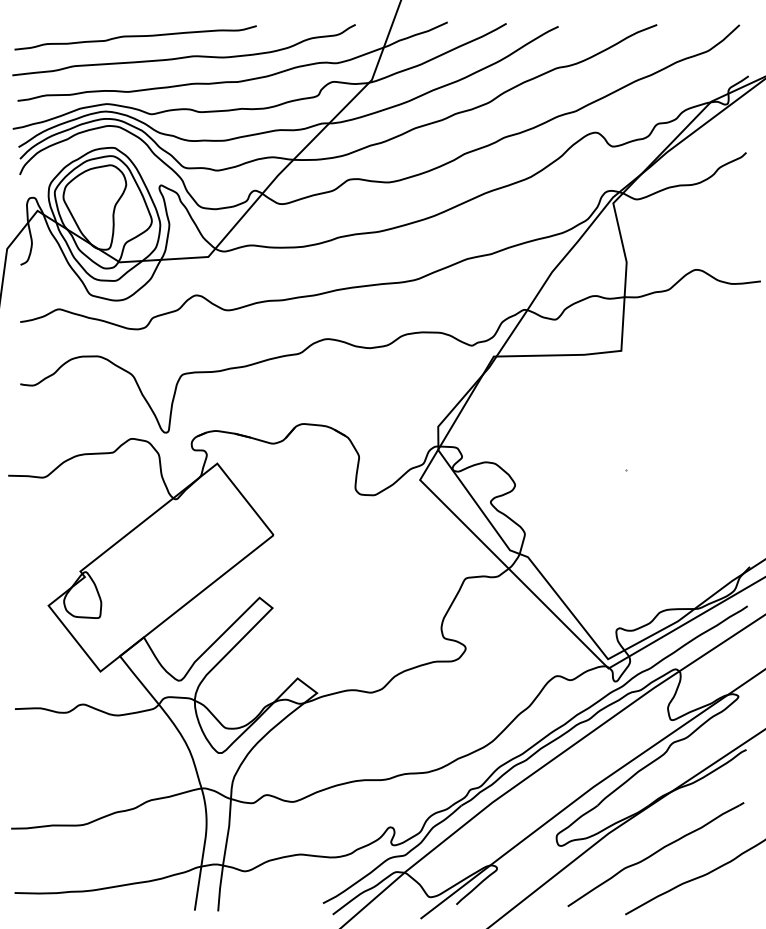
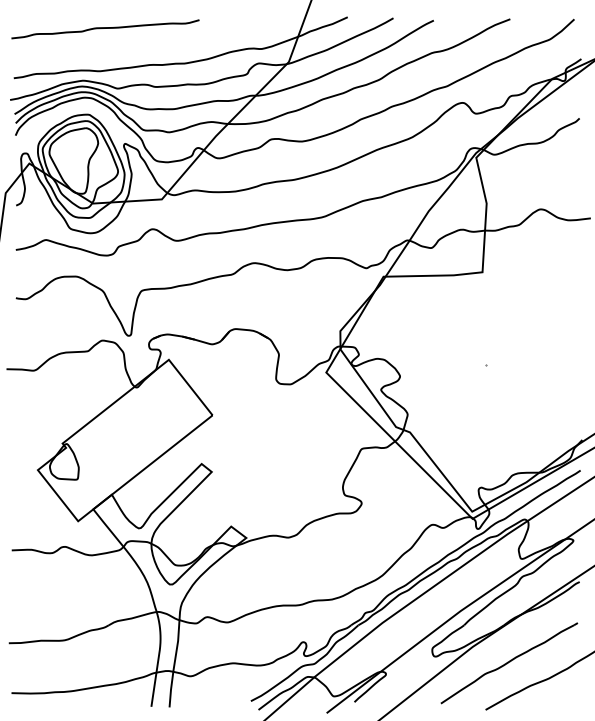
curve: (183, 56) -> (142, 43), removed

